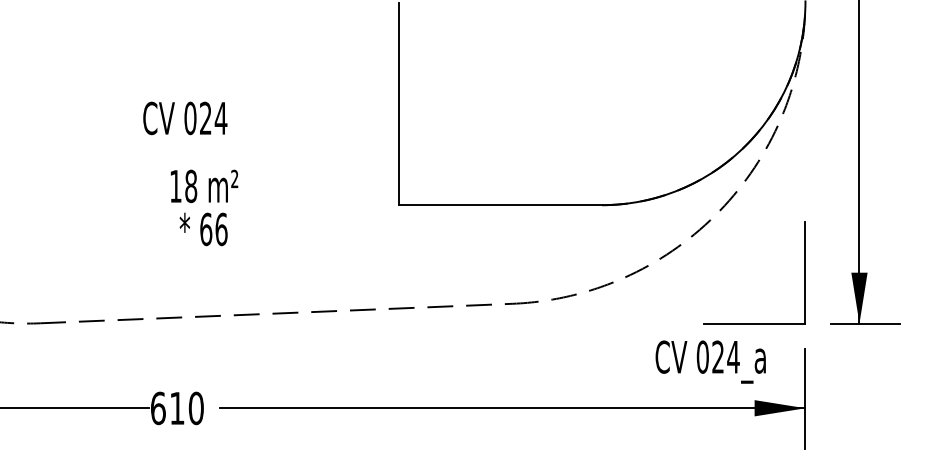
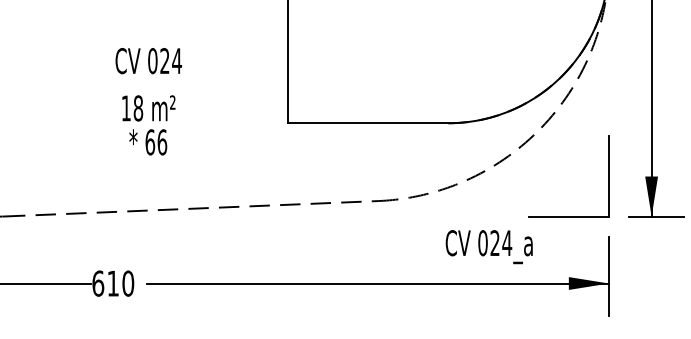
text: (185, 118) -> (148, 61), moved
text: (204, 207) -> (148, 125), moved
text: (710, 361) -> (489, 246), moved

